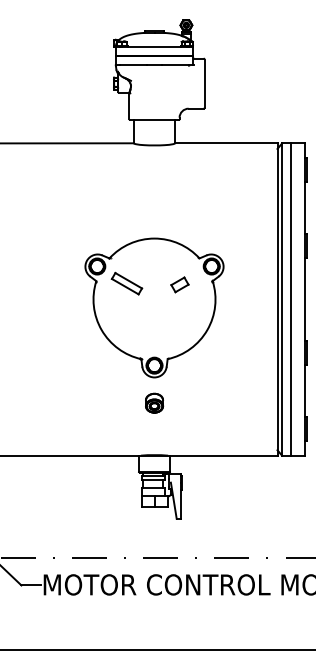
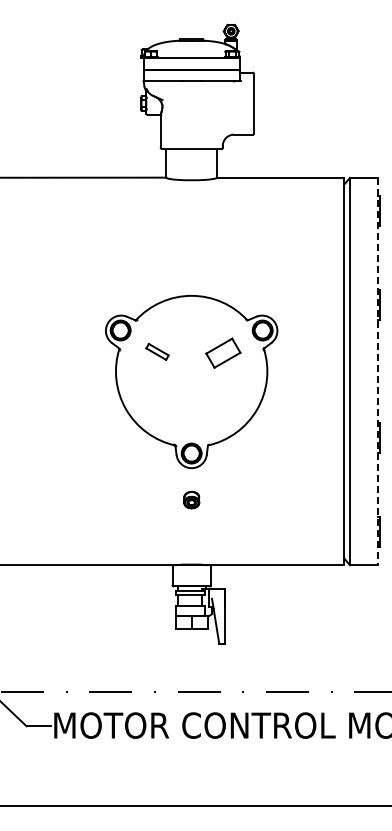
part: (126, 283) -> (157, 351), size x0.6
part: (179, 285) -> (222, 353), size x1.6
line: (291, 299) -> (361, 371), removed
line: (305, 299) -> (378, 371), solid -> dashed
part: (154, 402) -> (191, 499), size x0.7

